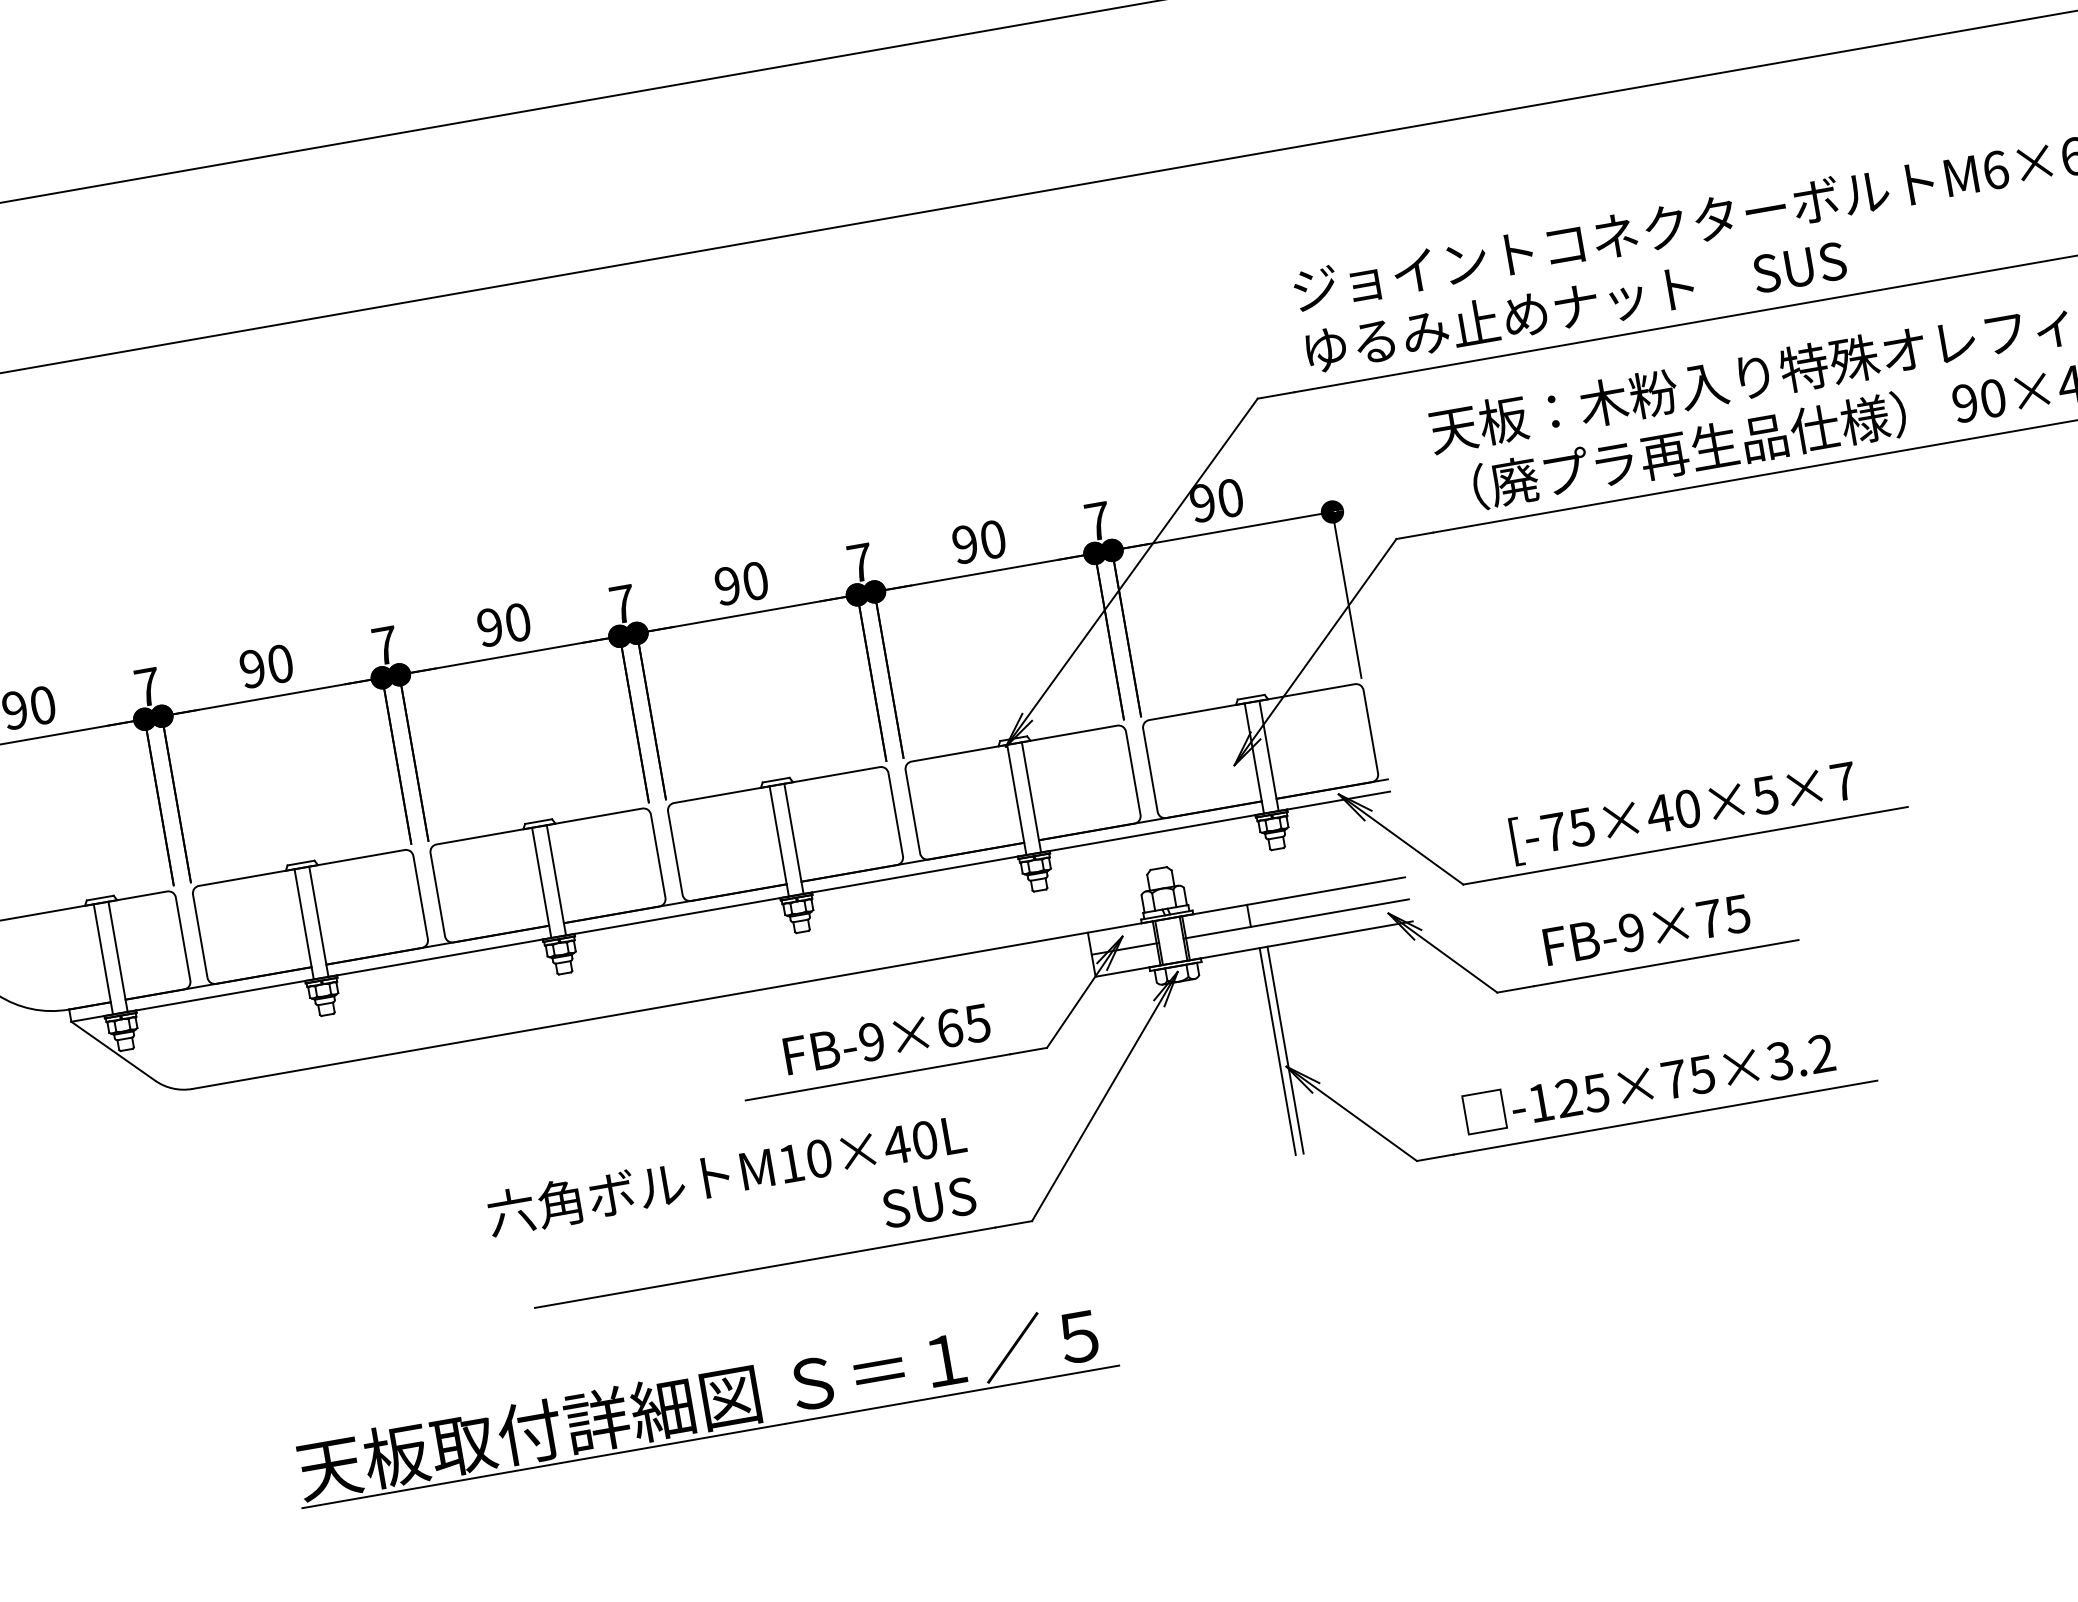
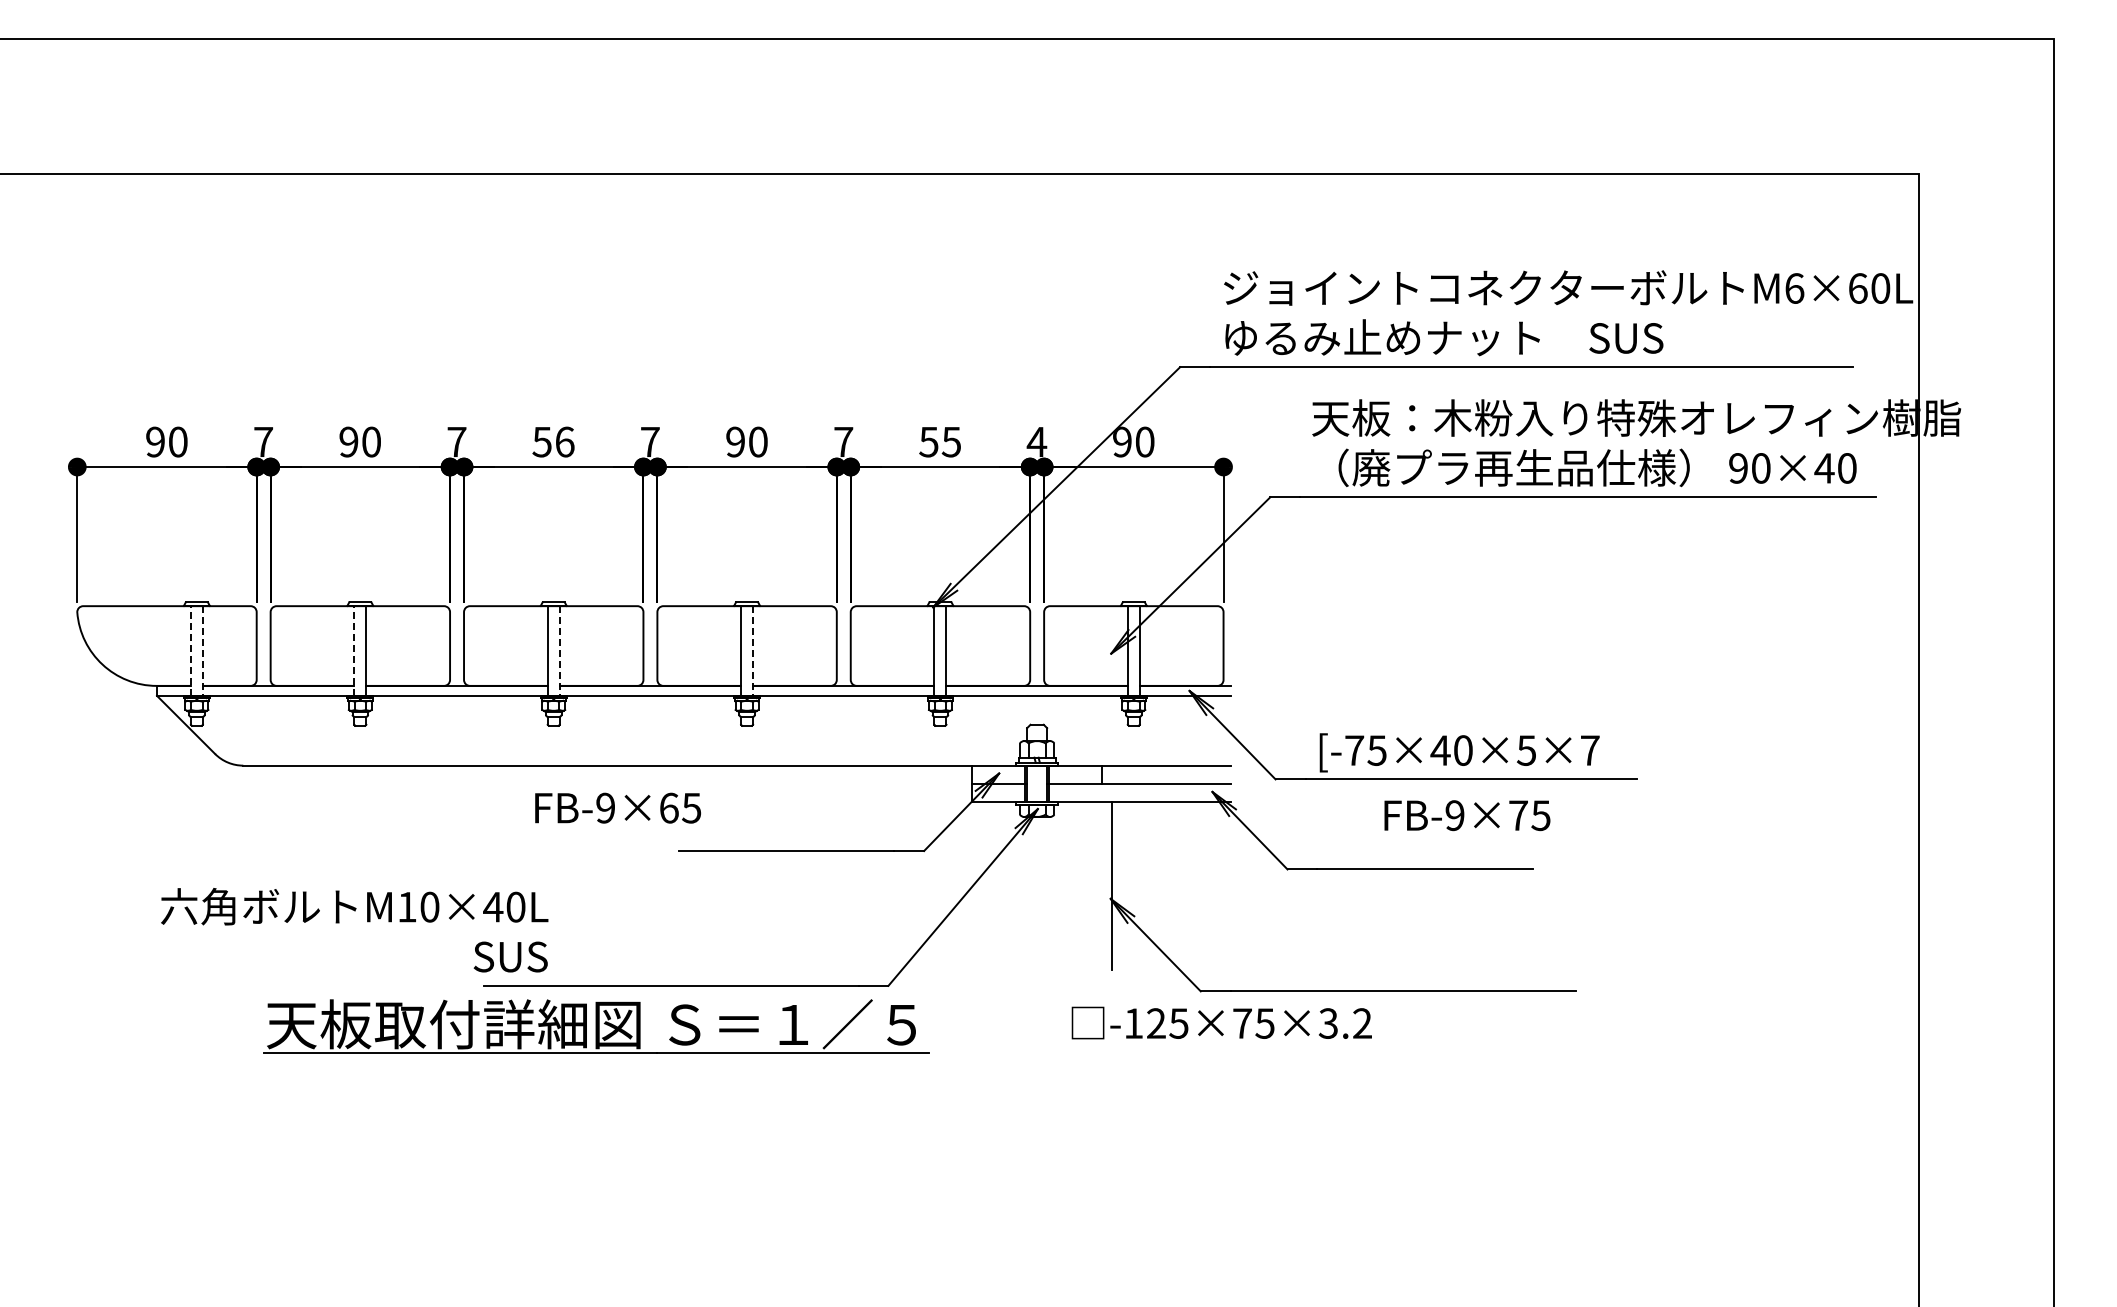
text: (1097, 520) -> (1036, 441), 7 -> 4
text: (979, 541) -> (940, 441), 90 -> 55
text: (503, 624) -> (553, 441), 90 -> 56
line: (794, 839) -> (753, 651), solid -> dashed
line: (556, 880) -> (559, 651), solid -> dashed
line: (304, 924) -> (354, 651), solid -> dashed
text: (1647, 929) -> (1467, 815), moved
line: (117, 957) -> (202, 651), solid -> dashed
line: (102, 960) -> (190, 651), solid -> dashed
text: (886, 1038) -> (617, 807), moved
line: (1277, 1051) -> (1105, 885), removed
text: (1648, 1082) -> (1221, 1022), moved
text: (731, 1203) -> (354, 930), moved
part: (704, 1404) -> (596, 1026), moved

